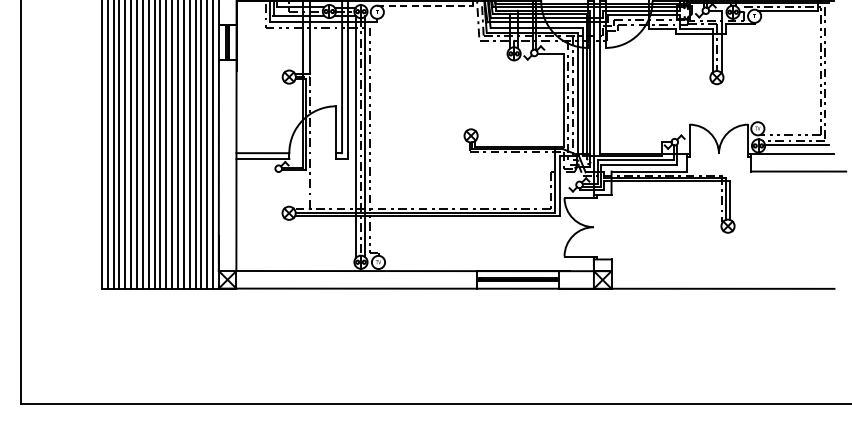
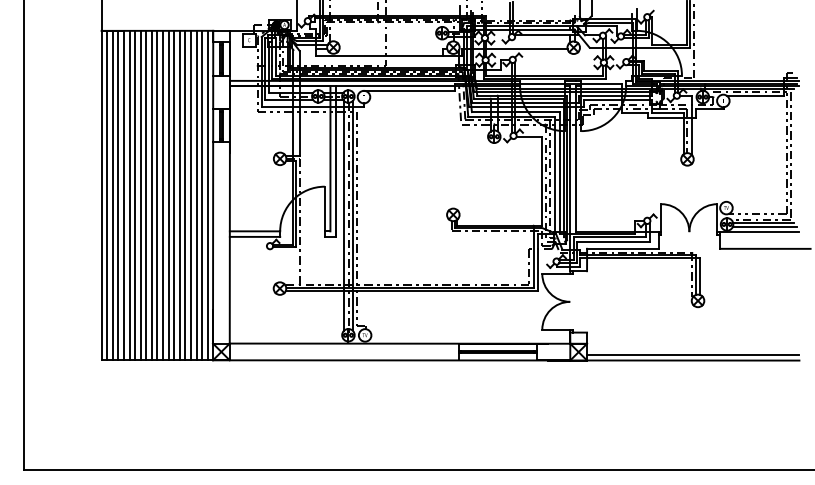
line: (425, 5) -> (409, 90), dashed -> solid
line: (797, 149) -> (764, 227), added
line: (723, 282) -> (693, 354), added

